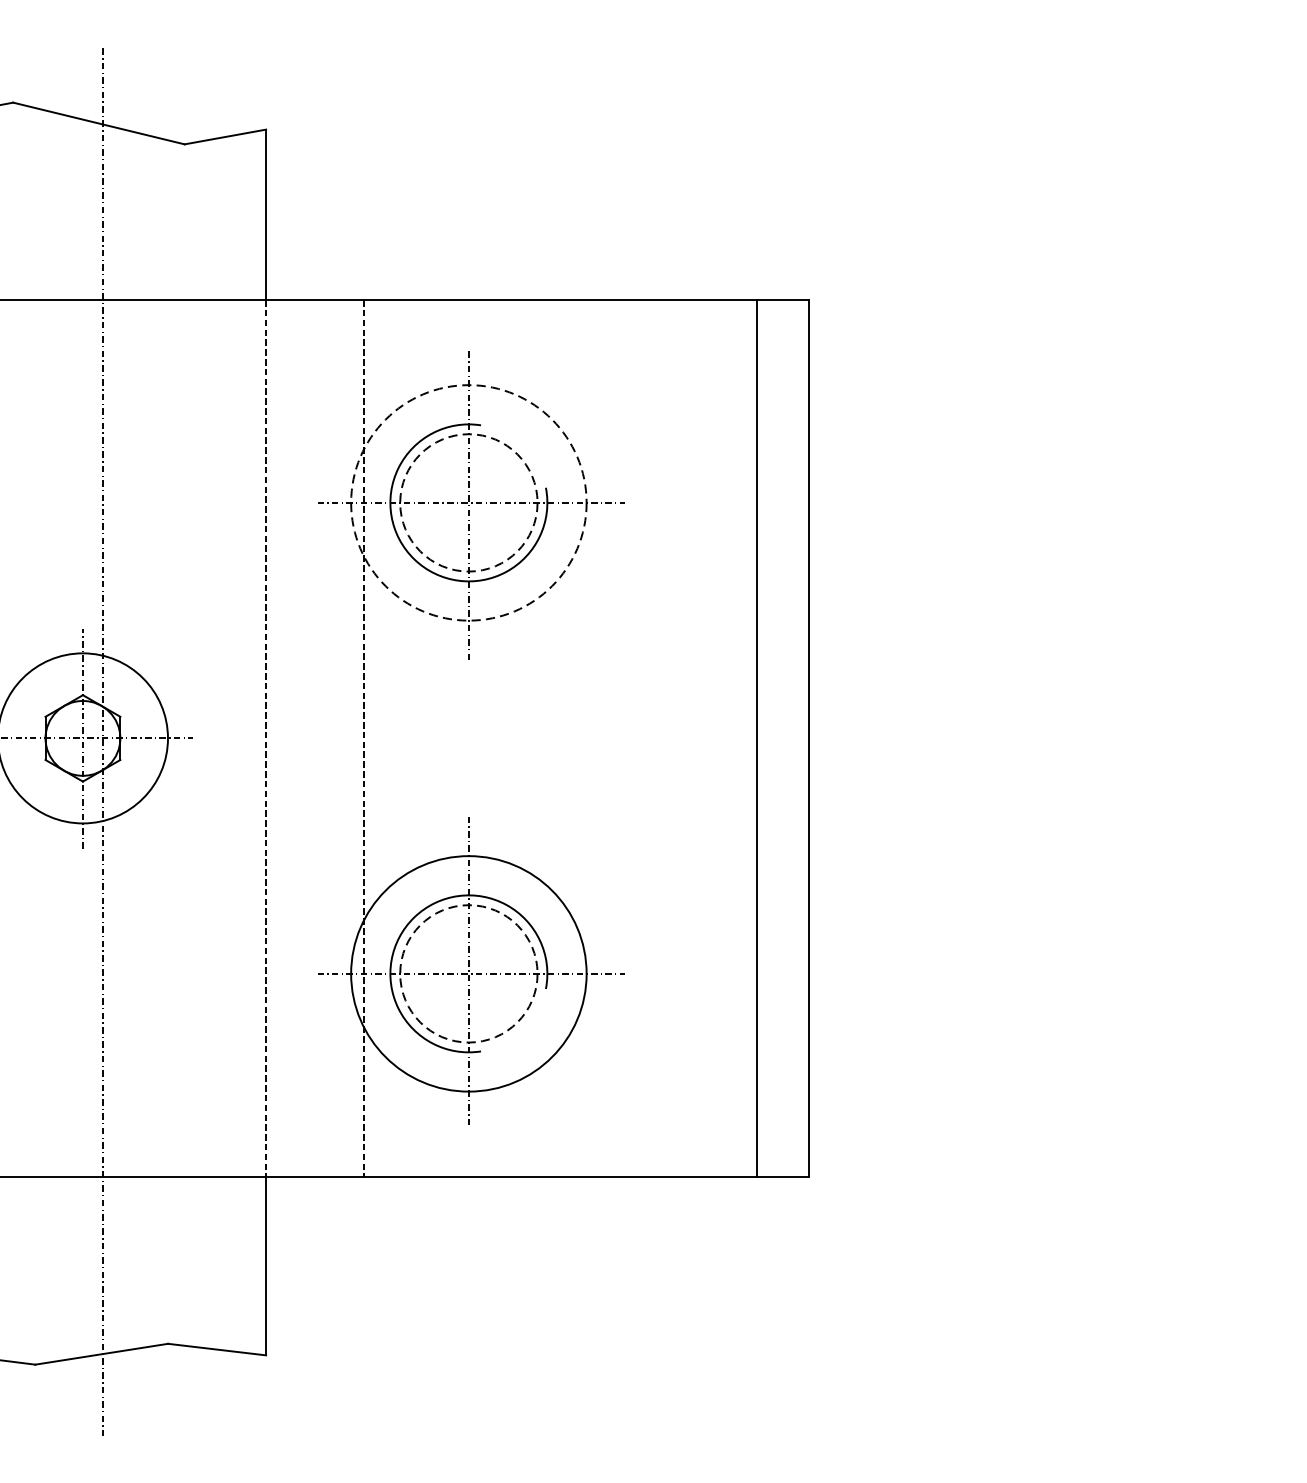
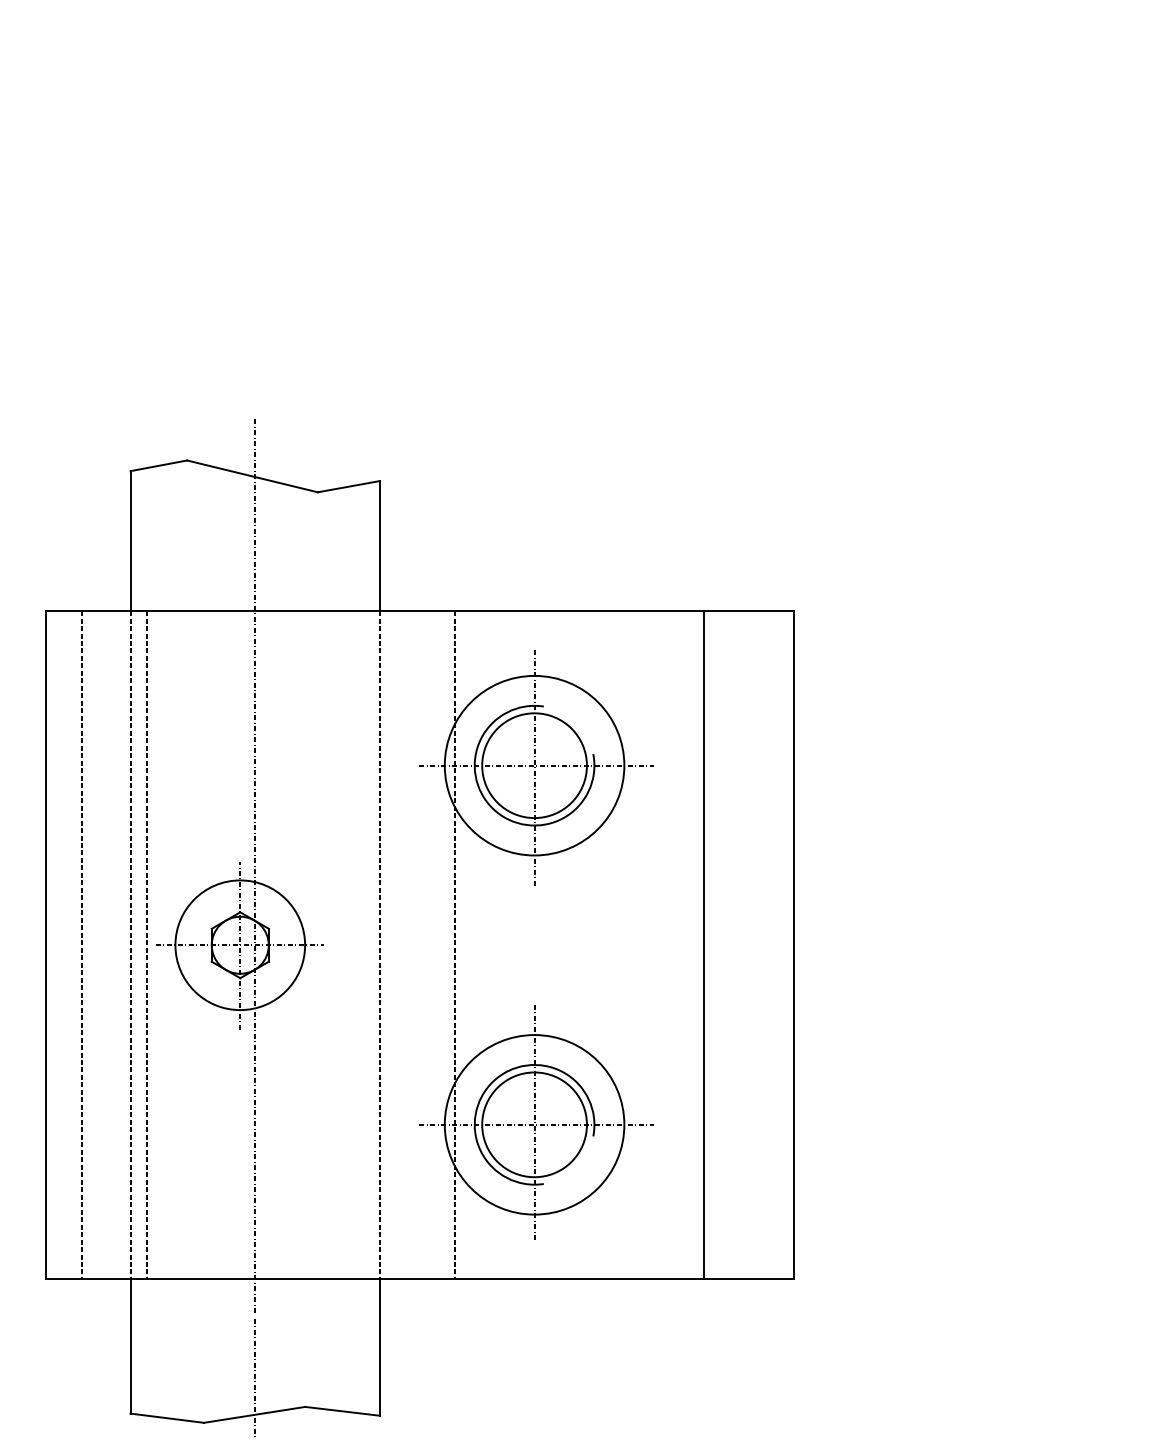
circle: (468, 502) -> (534, 765), dashed -> solid
circle: (468, 502) -> (534, 765), dashed -> solid
line: (757, 738) -> (704, 945), moved
circle: (468, 973) -> (534, 1124), dashed -> solid

